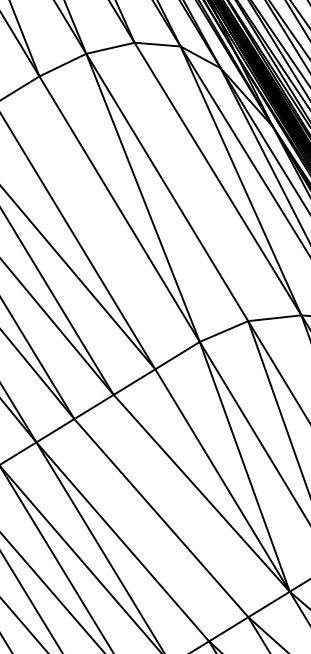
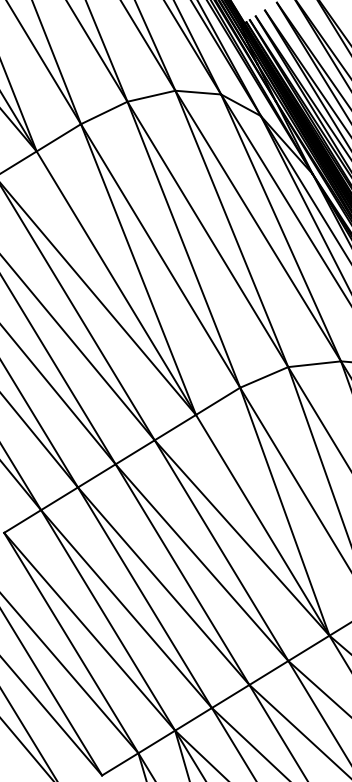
line: (191, 181) -> (231, 228), added
line: (97, 222) -> (138, 269), added
line: (181, 505) -> (221, 550), added
line: (141, 530) -> (182, 574), added

